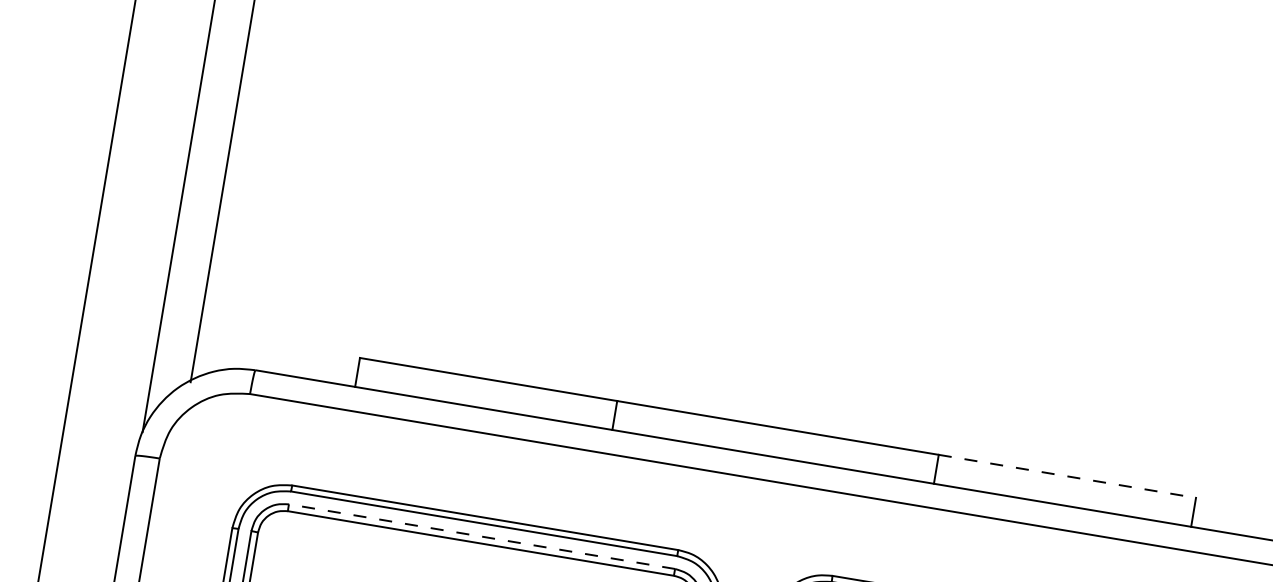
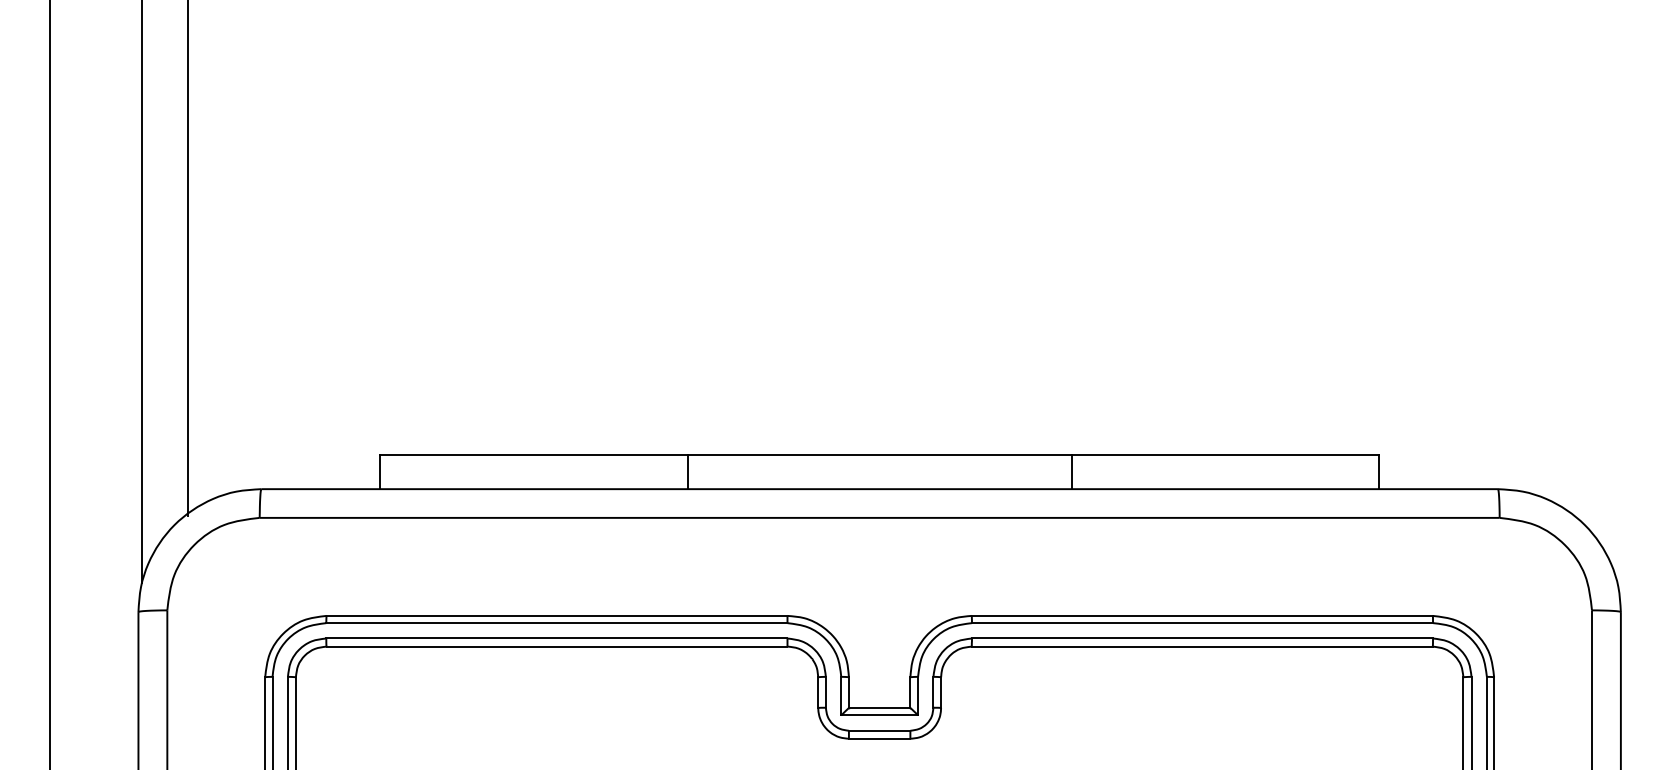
line: (1067, 476) -> (1225, 454), dashed -> solid
line: (481, 536) -> (556, 638), dashed -> solid

